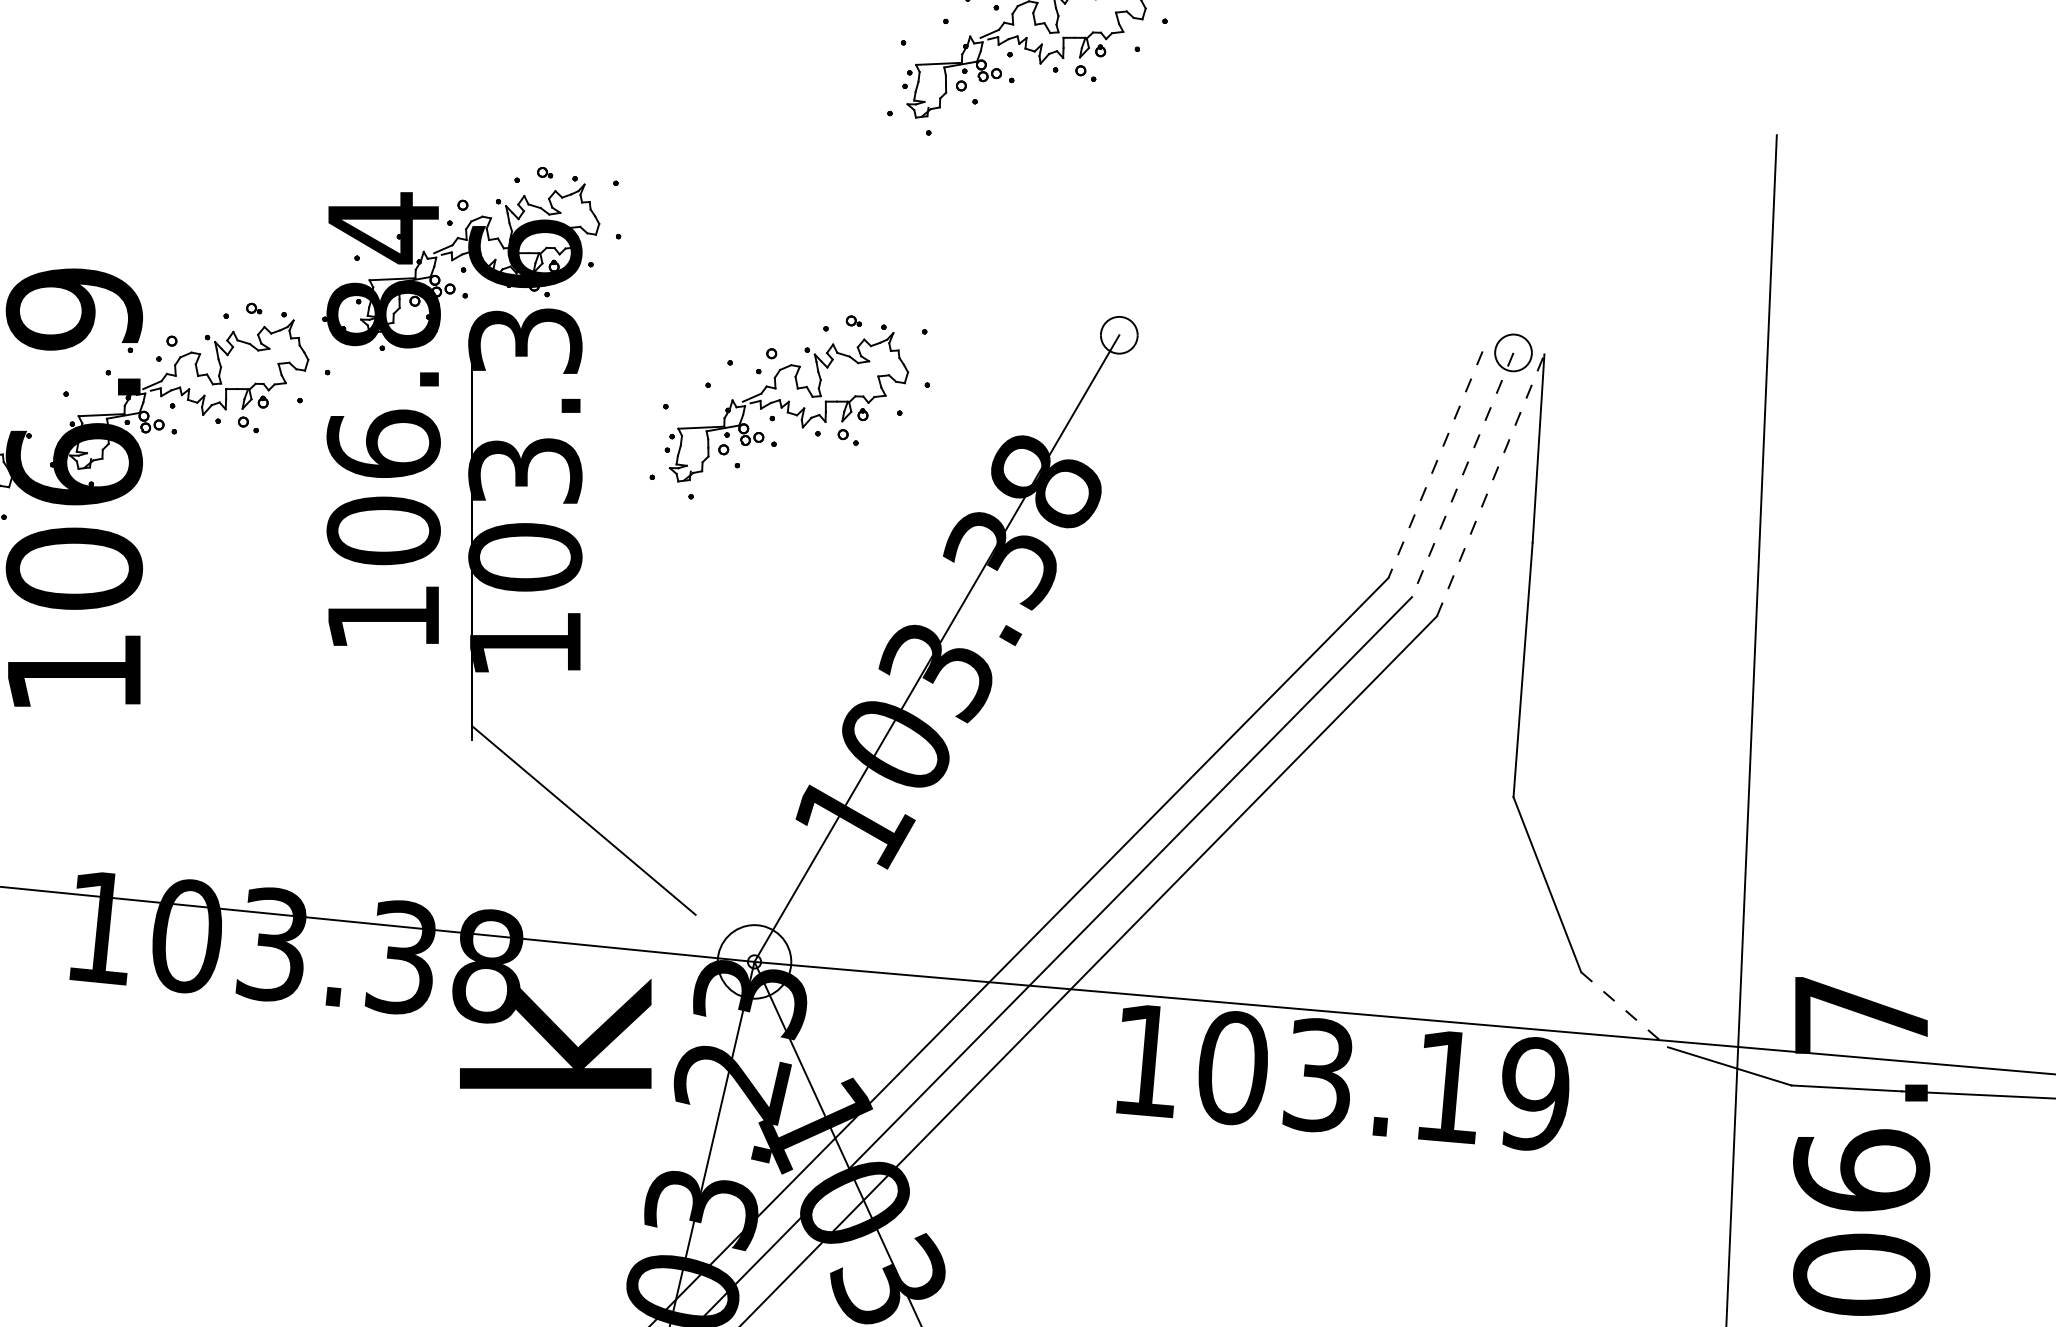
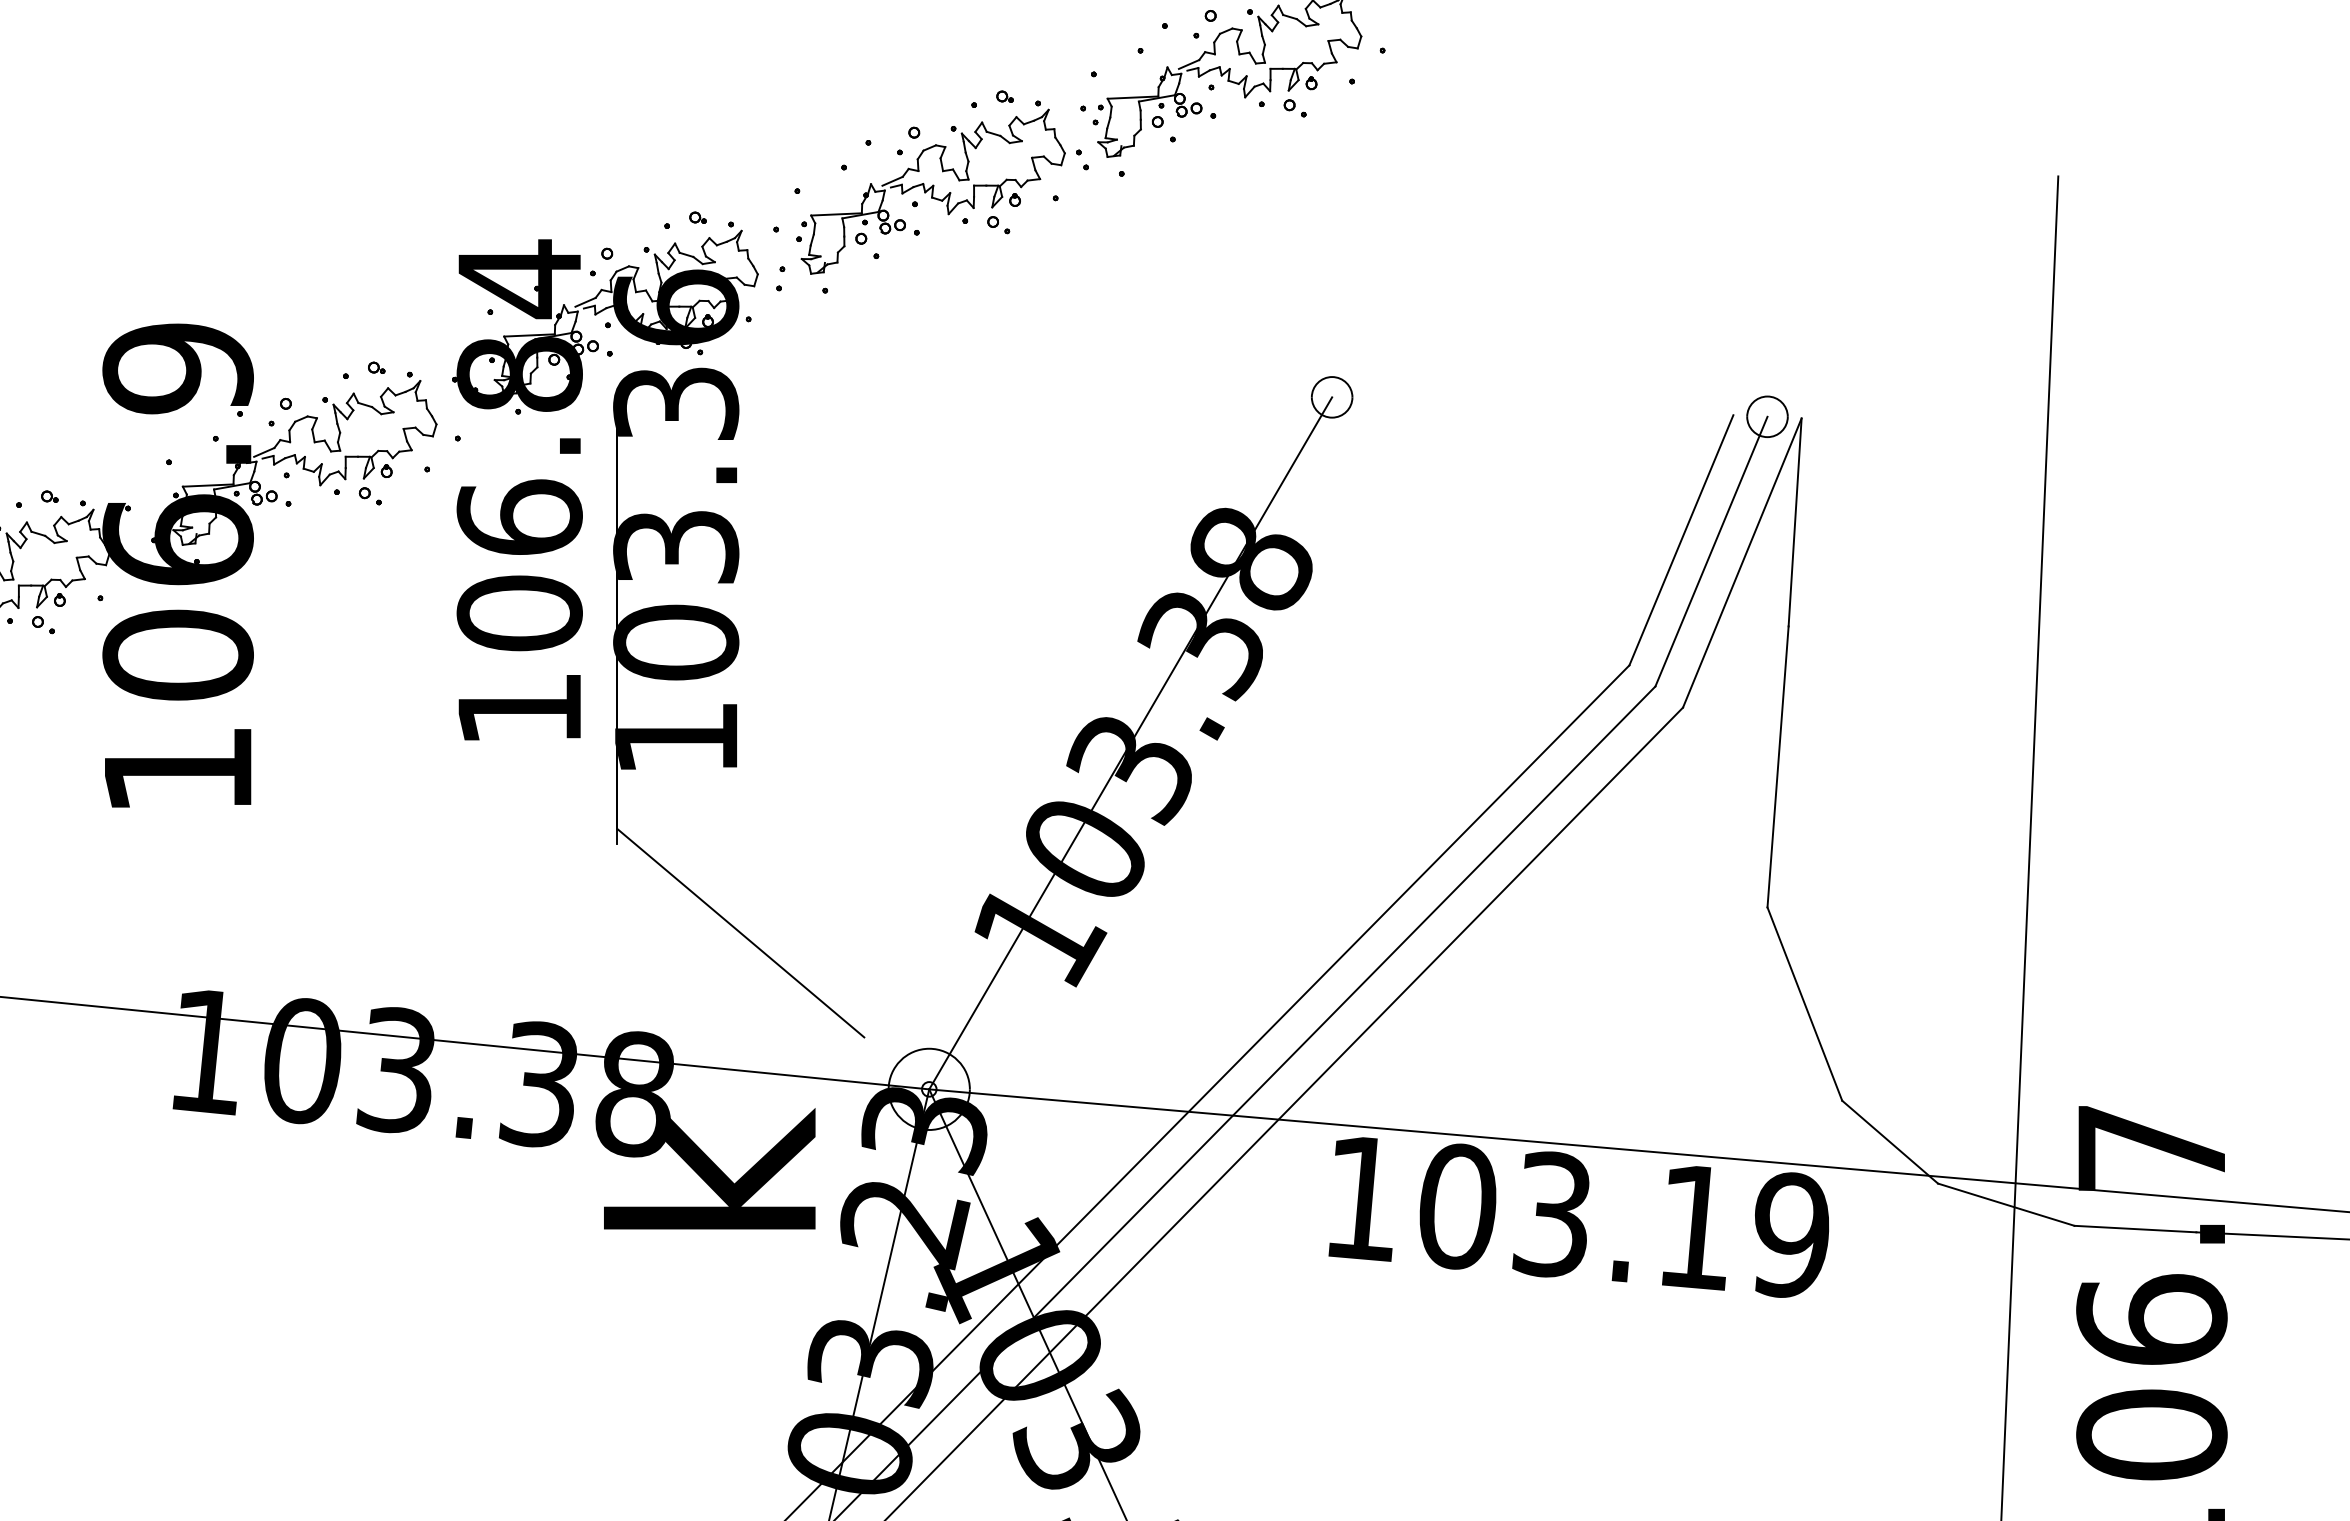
part: (789, 406) -> (933, 191), moved
line: (1435, 464) -> (1681, 540), dashed -> solid
line: (1462, 475) -> (1711, 552), dashed -> solid
line: (1490, 484) -> (1742, 562), dashed -> solid
line: (1624, 1010) -> (1890, 1142), dashed -> solid

